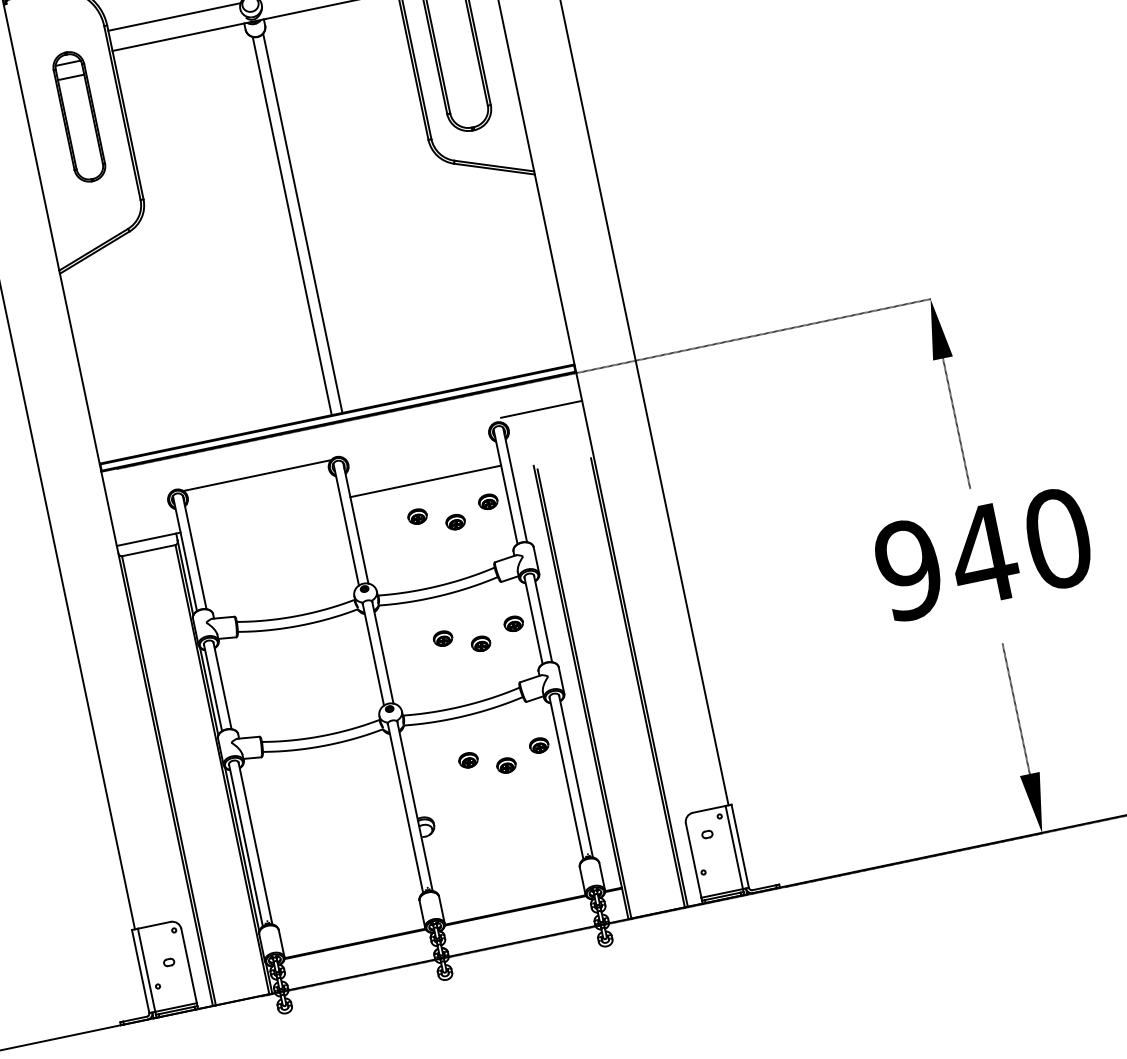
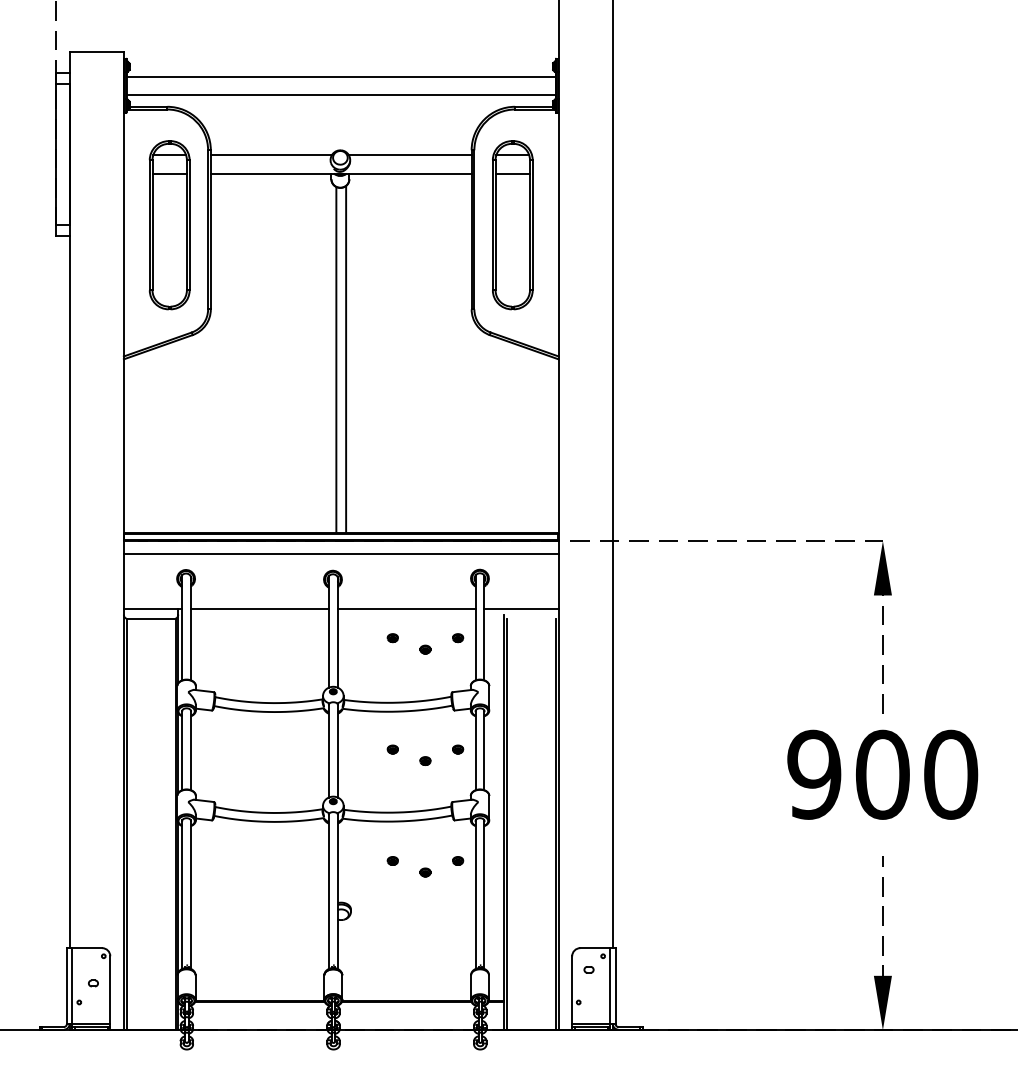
part: (79, 117) -> (169, 225), size x1.43
line: (541, 409) -> (521, 608), moved
line: (341, 437) -> (340, 554), added
line: (256, 475) -> (259, 608), moved
part: (489, 502) -> (458, 638), size x0.62
part: (417, 517) -> (392, 638), size x0.62
part: (455, 521) -> (425, 649), size x0.62
text: (983, 554) -> (882, 774), 940 -> 900
part: (514, 623) -> (458, 749), size x0.62
part: (442, 638) -> (392, 749), size x0.62
part: (480, 643) -> (425, 760), size x0.62
part: (539, 744) -> (458, 860), size x0.62
part: (467, 759) -> (392, 860), size x0.62
part: (506, 765) -> (425, 872), size x0.62

